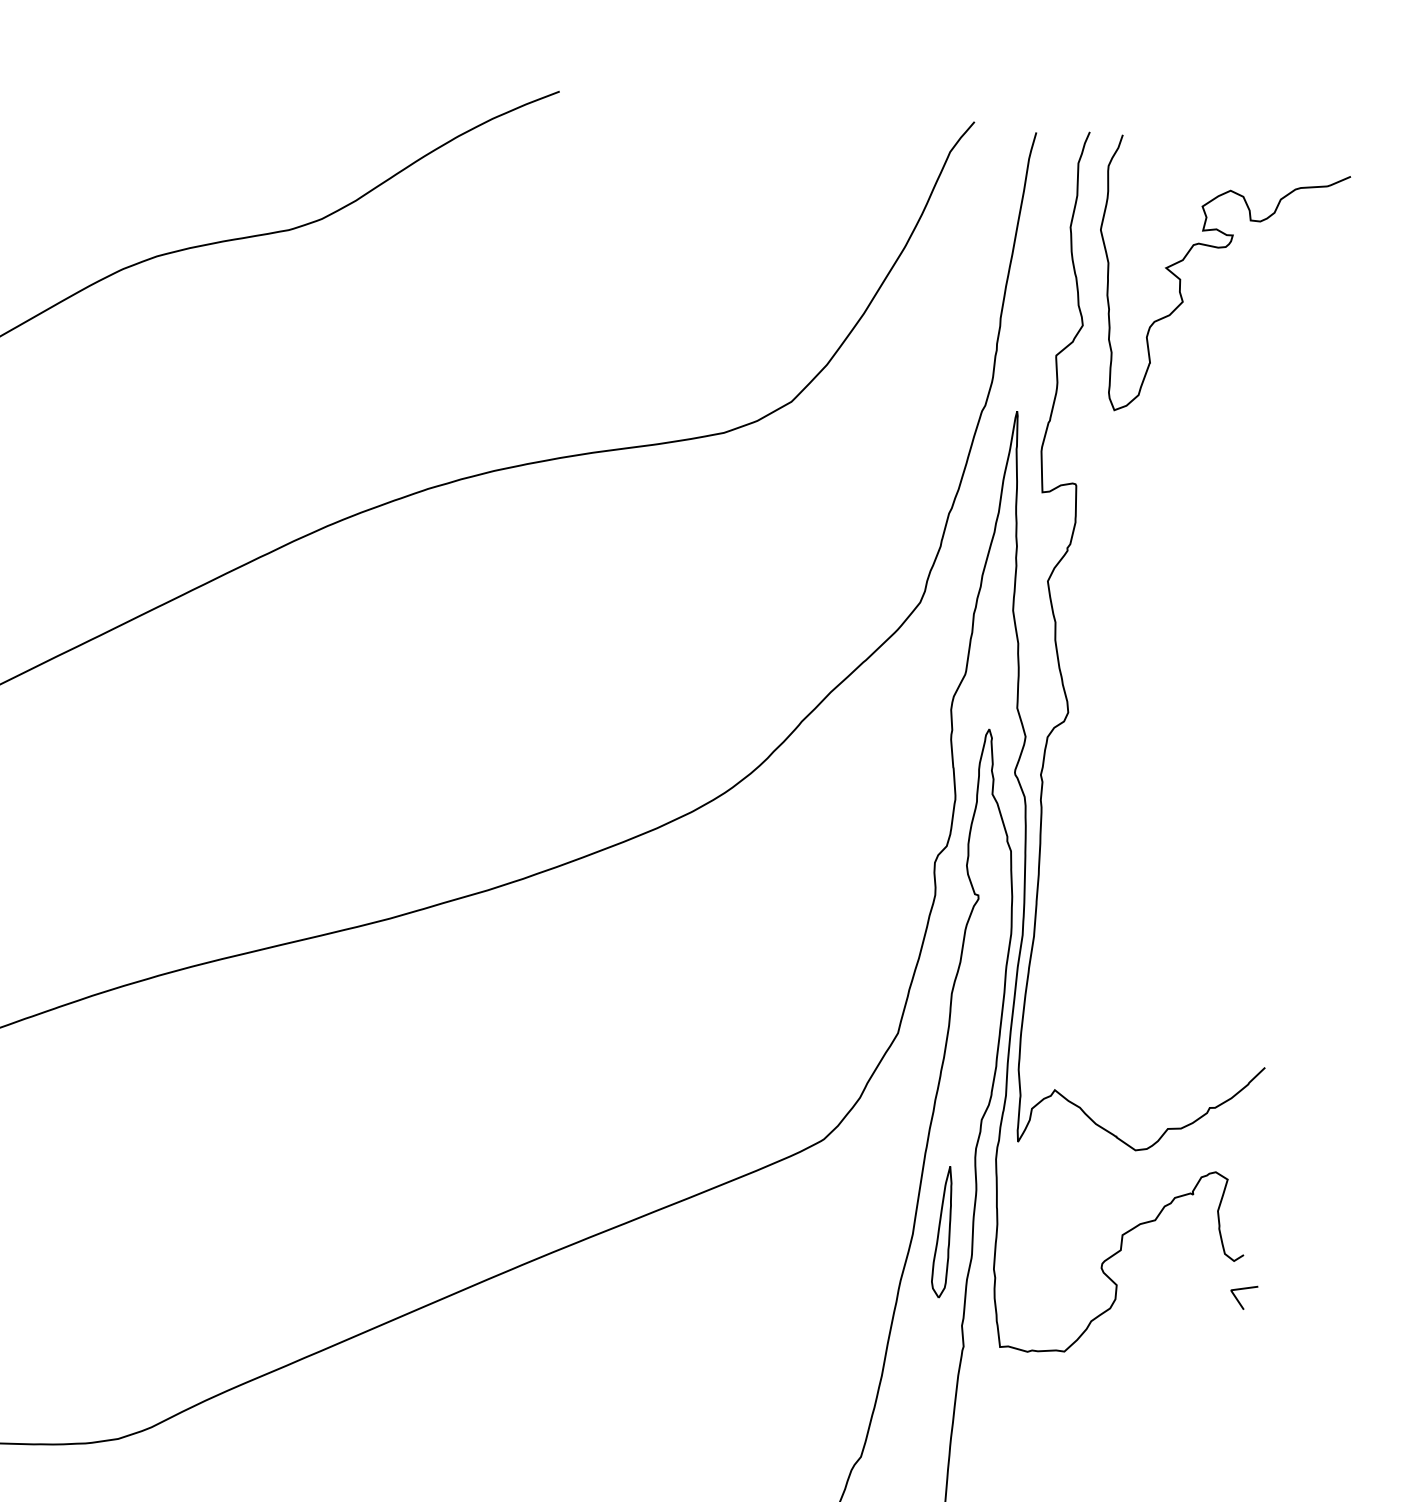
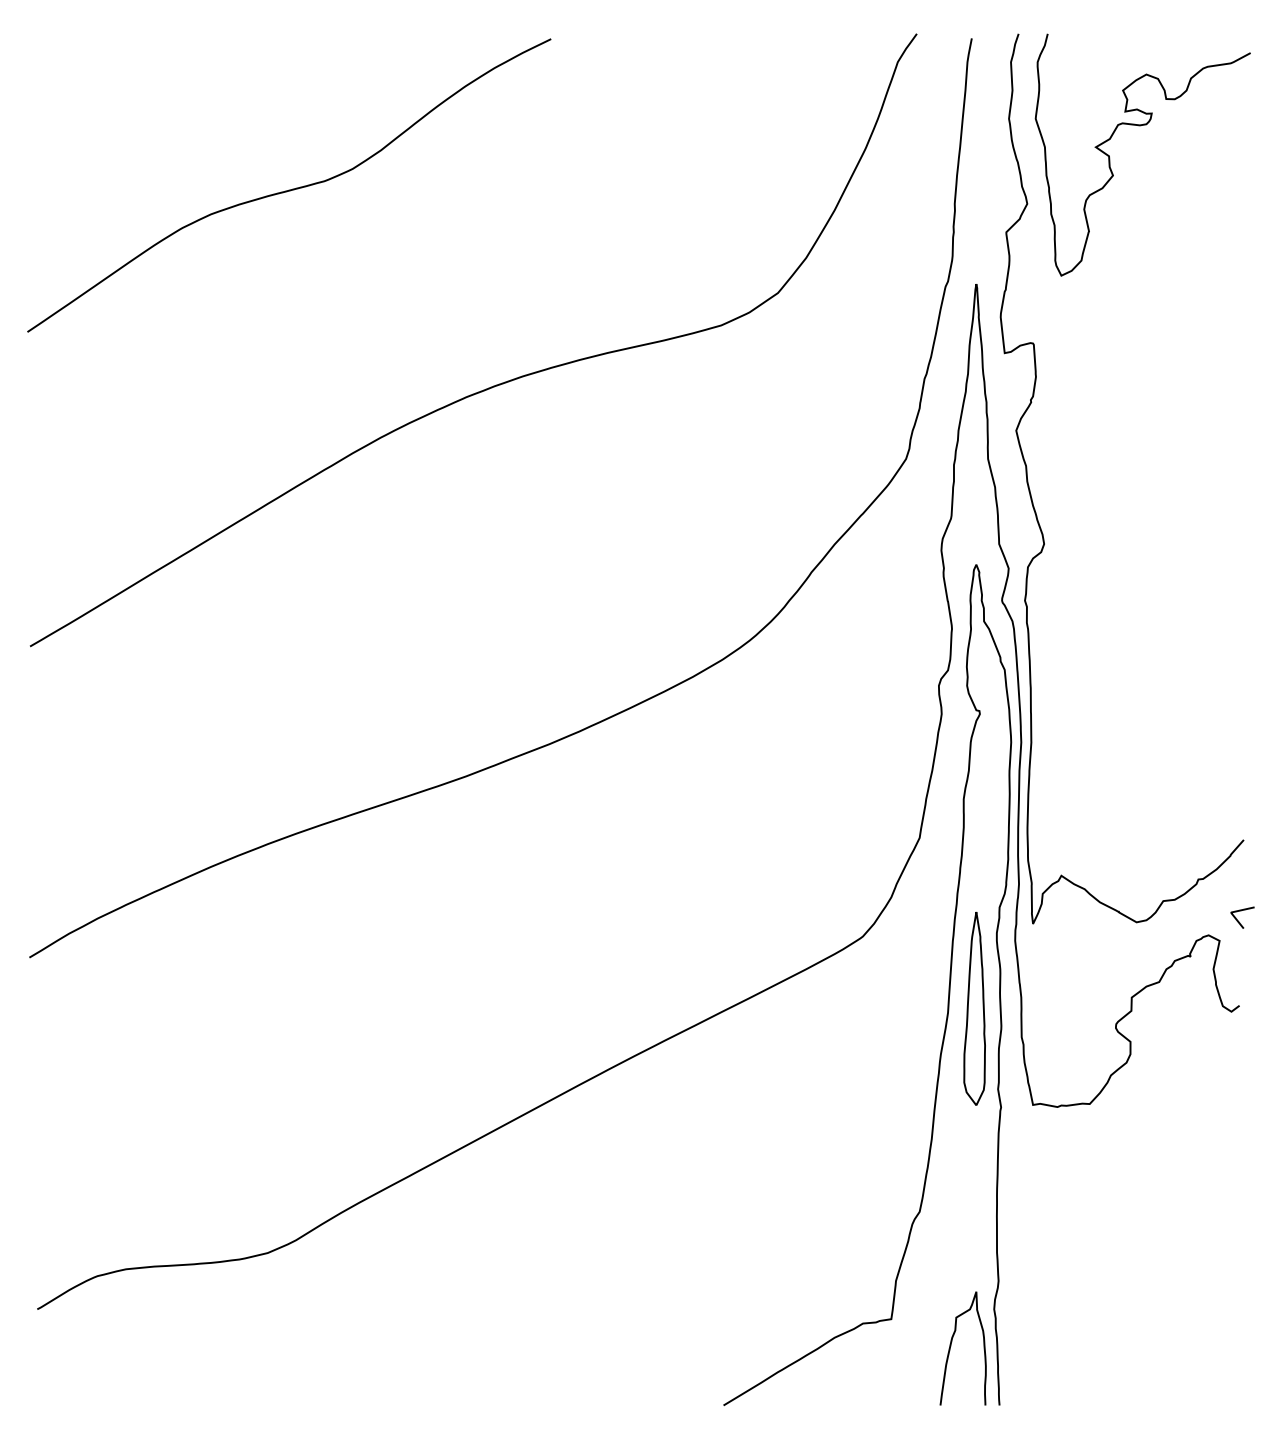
part: (943, 1231) -> (974, 1008), size x1.67
curve: (1238, 1300) -> (1238, 920), moved

